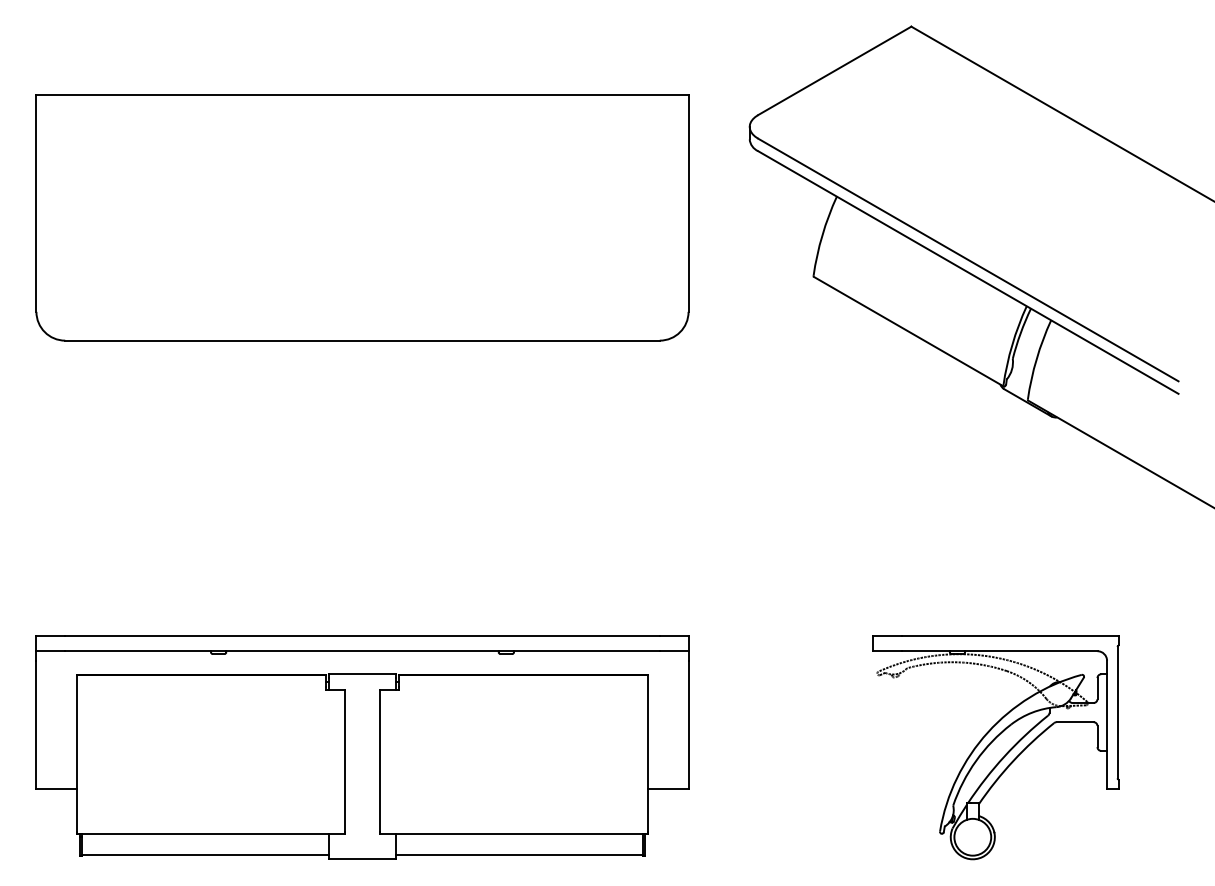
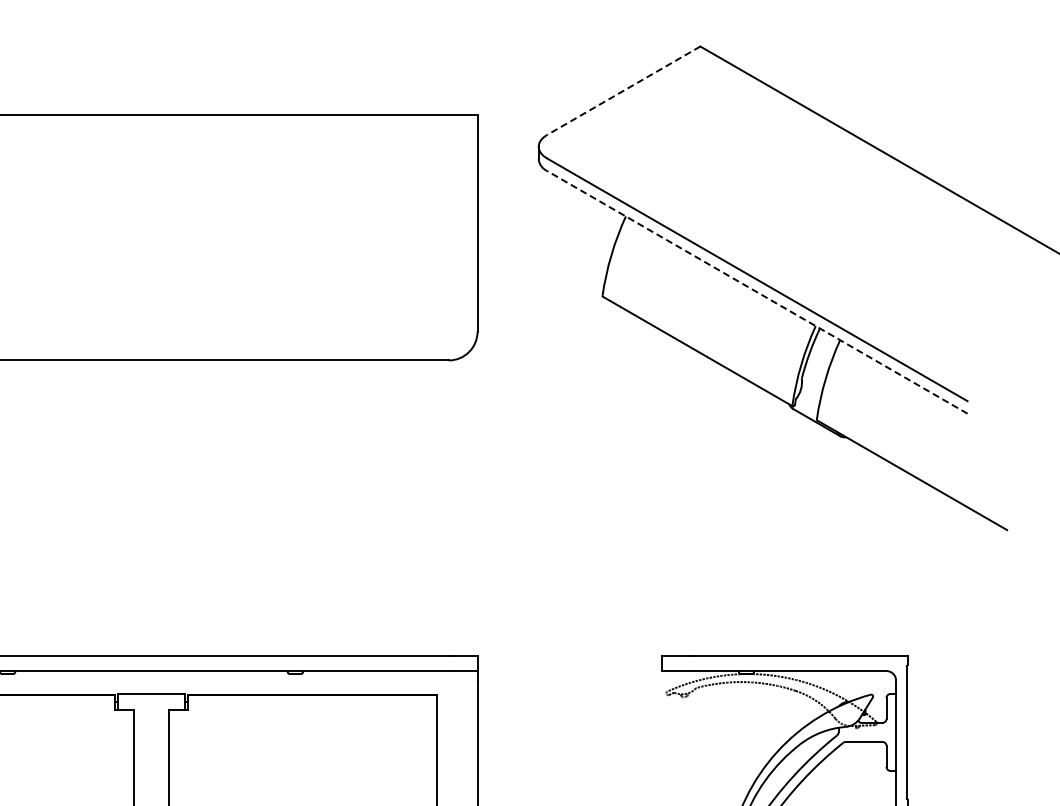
line: (834, 71) -> (623, 91), solid -> dashed
line: (968, 272) -> (757, 292), solid -> dashed

